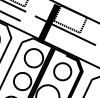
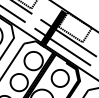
line: (60, 40) -> (62, 47), added

